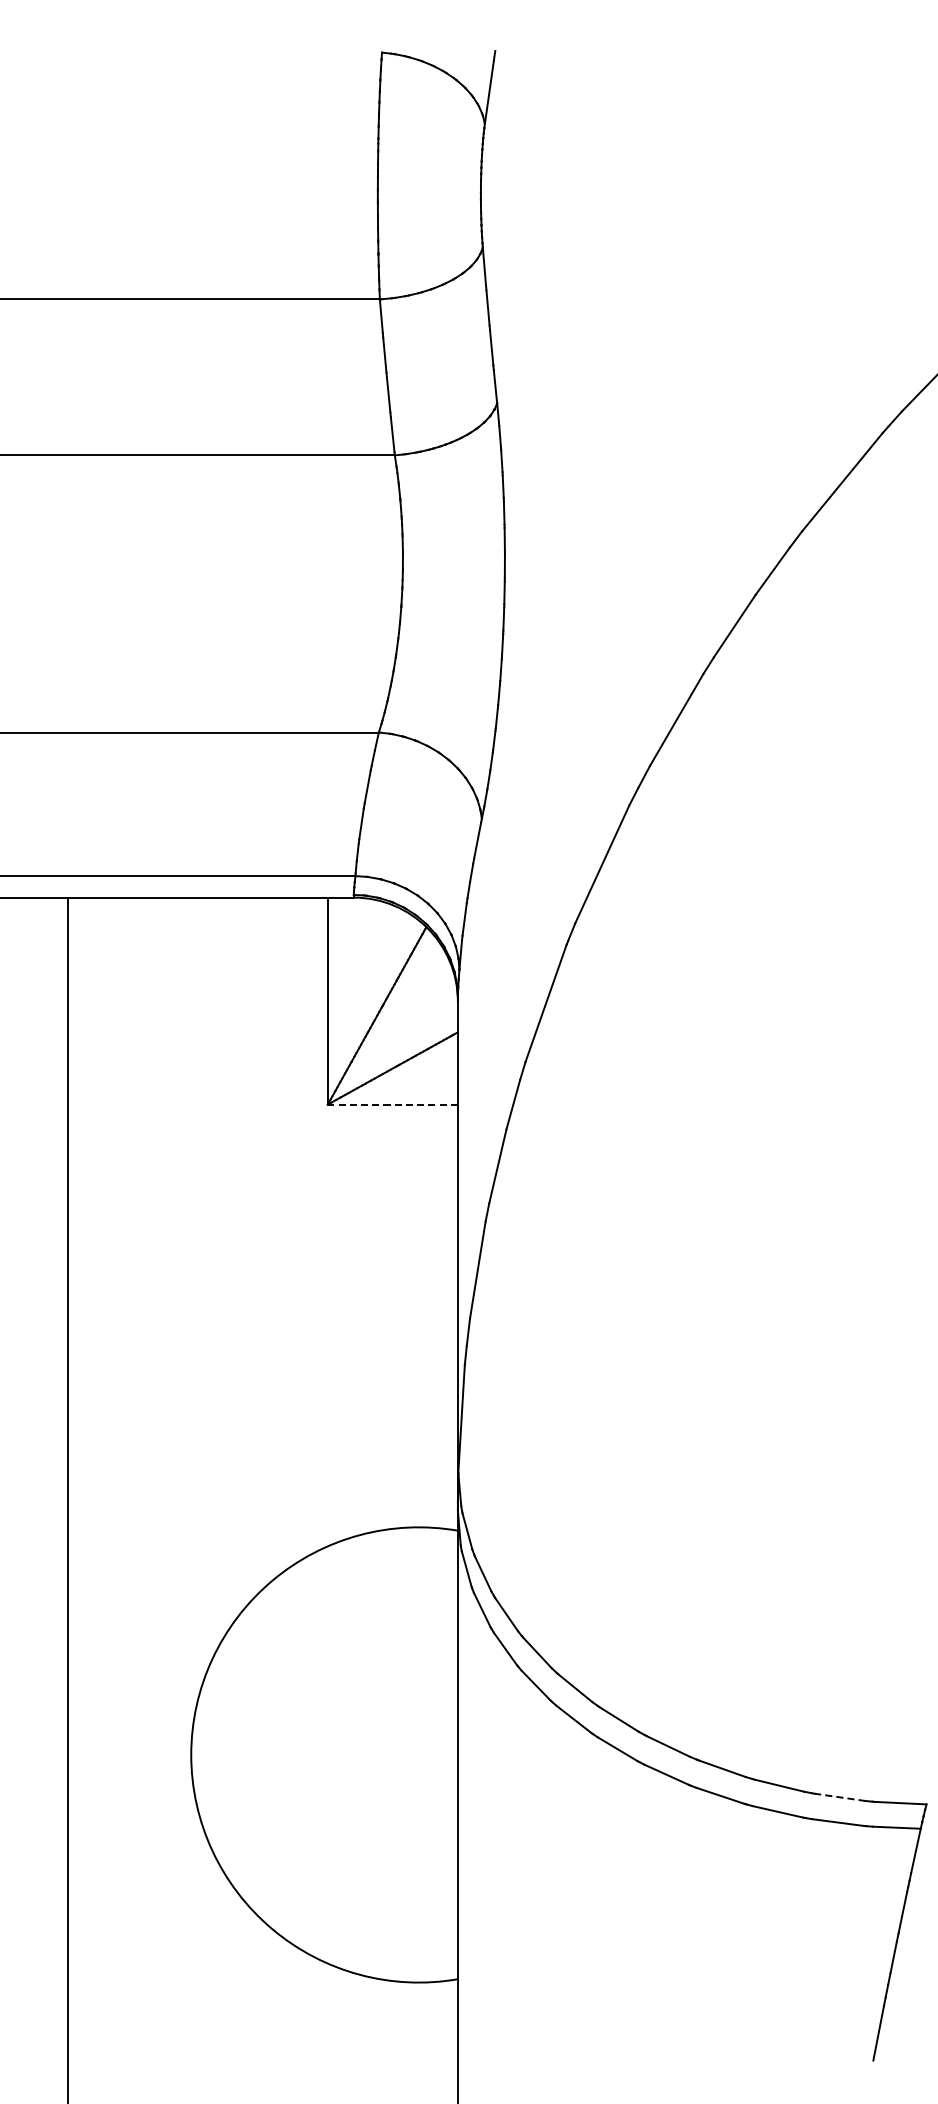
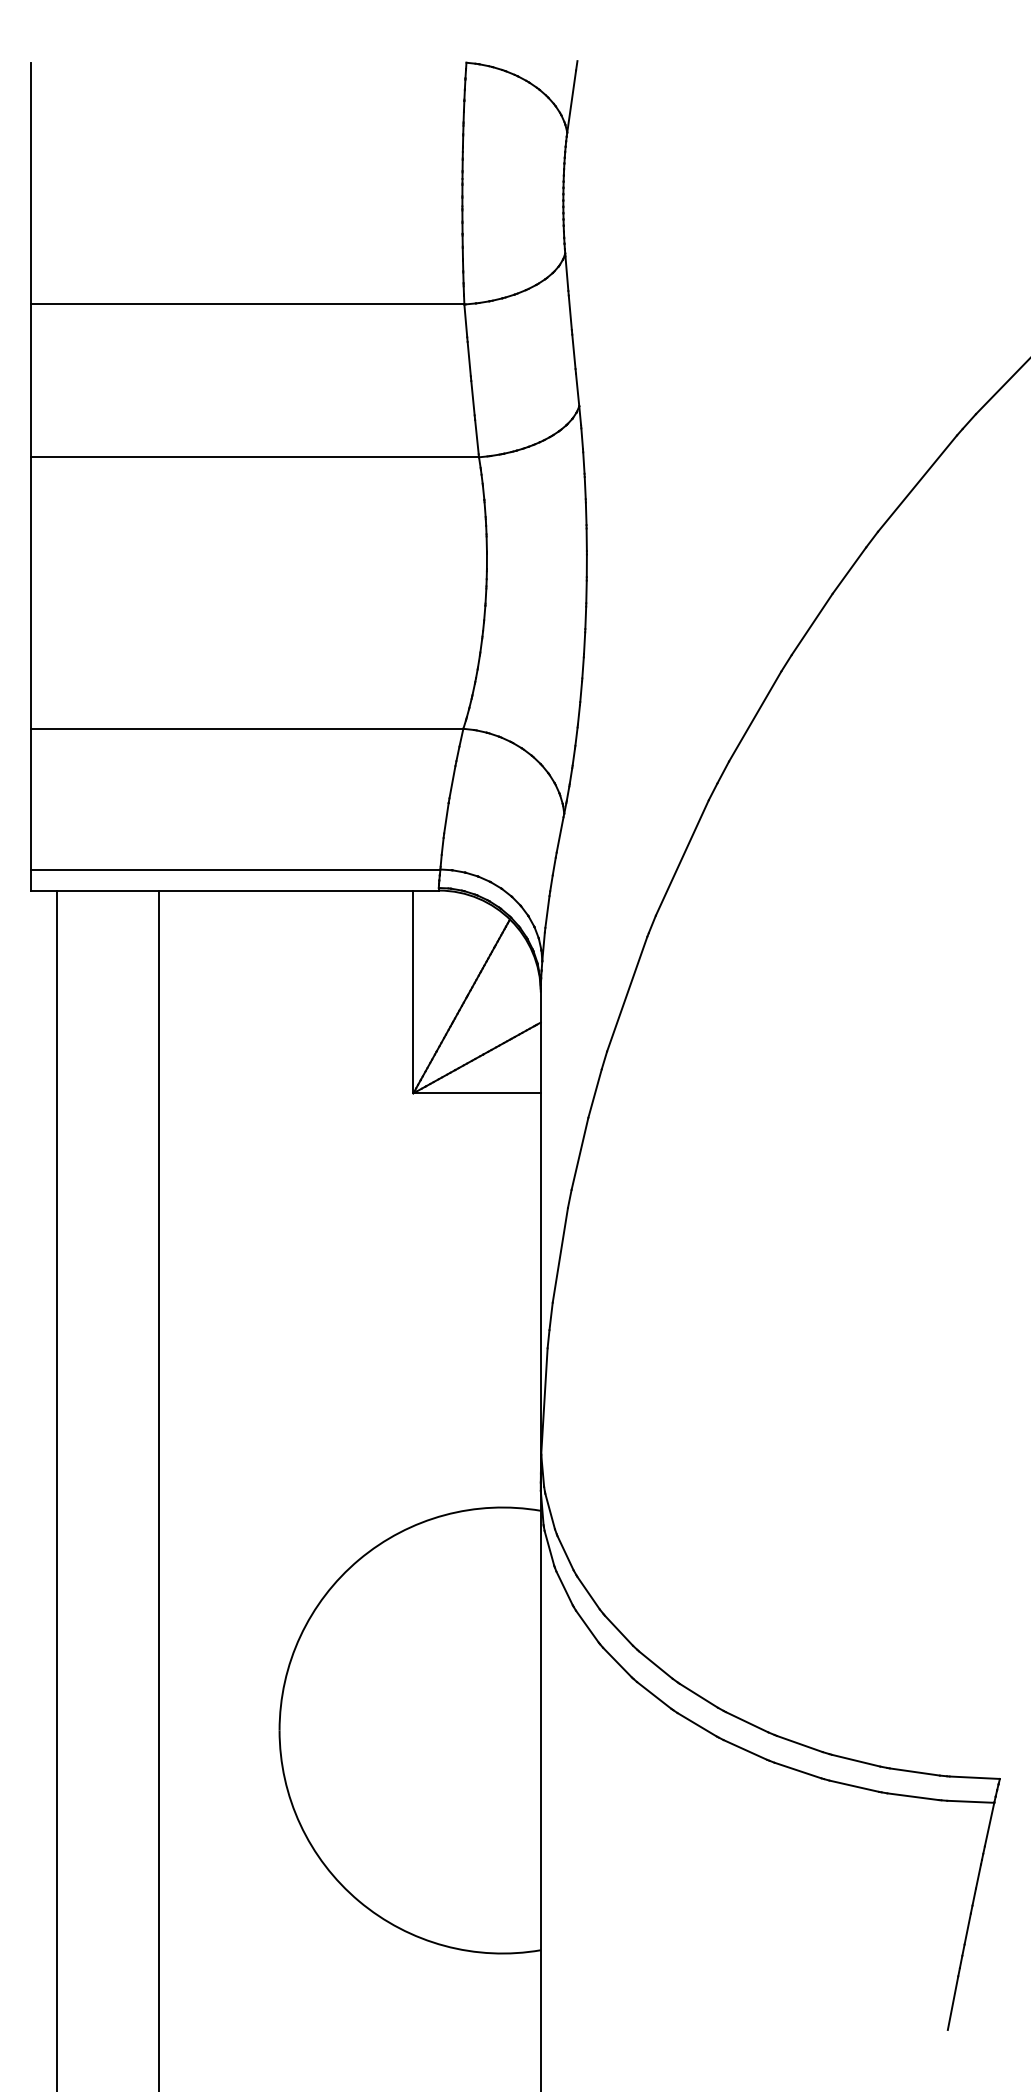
line: (393, 1104) -> (477, 1093), dashed -> solid
line: (840, 1797) -> (915, 1772), dashed -> solid

